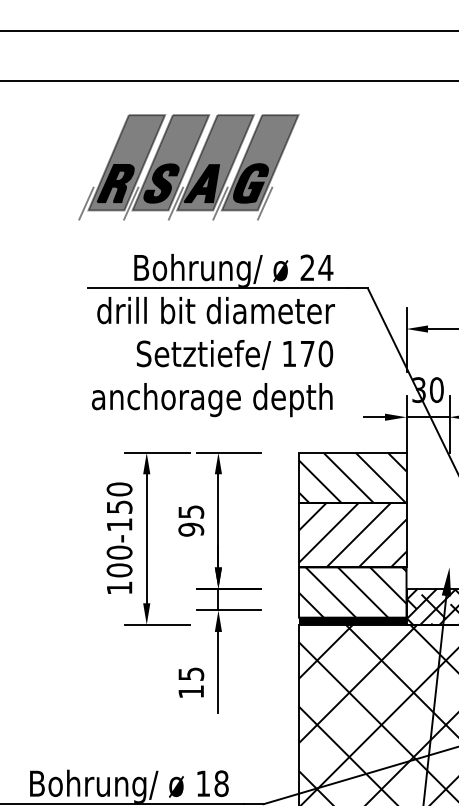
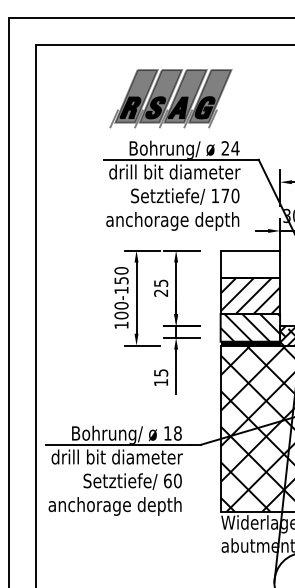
part: (188, 166) -> (170, 98), moved
hatch: (353, 477) -> (250, 264), removed
text: (191, 528) -> (161, 292), 95 -> 25

